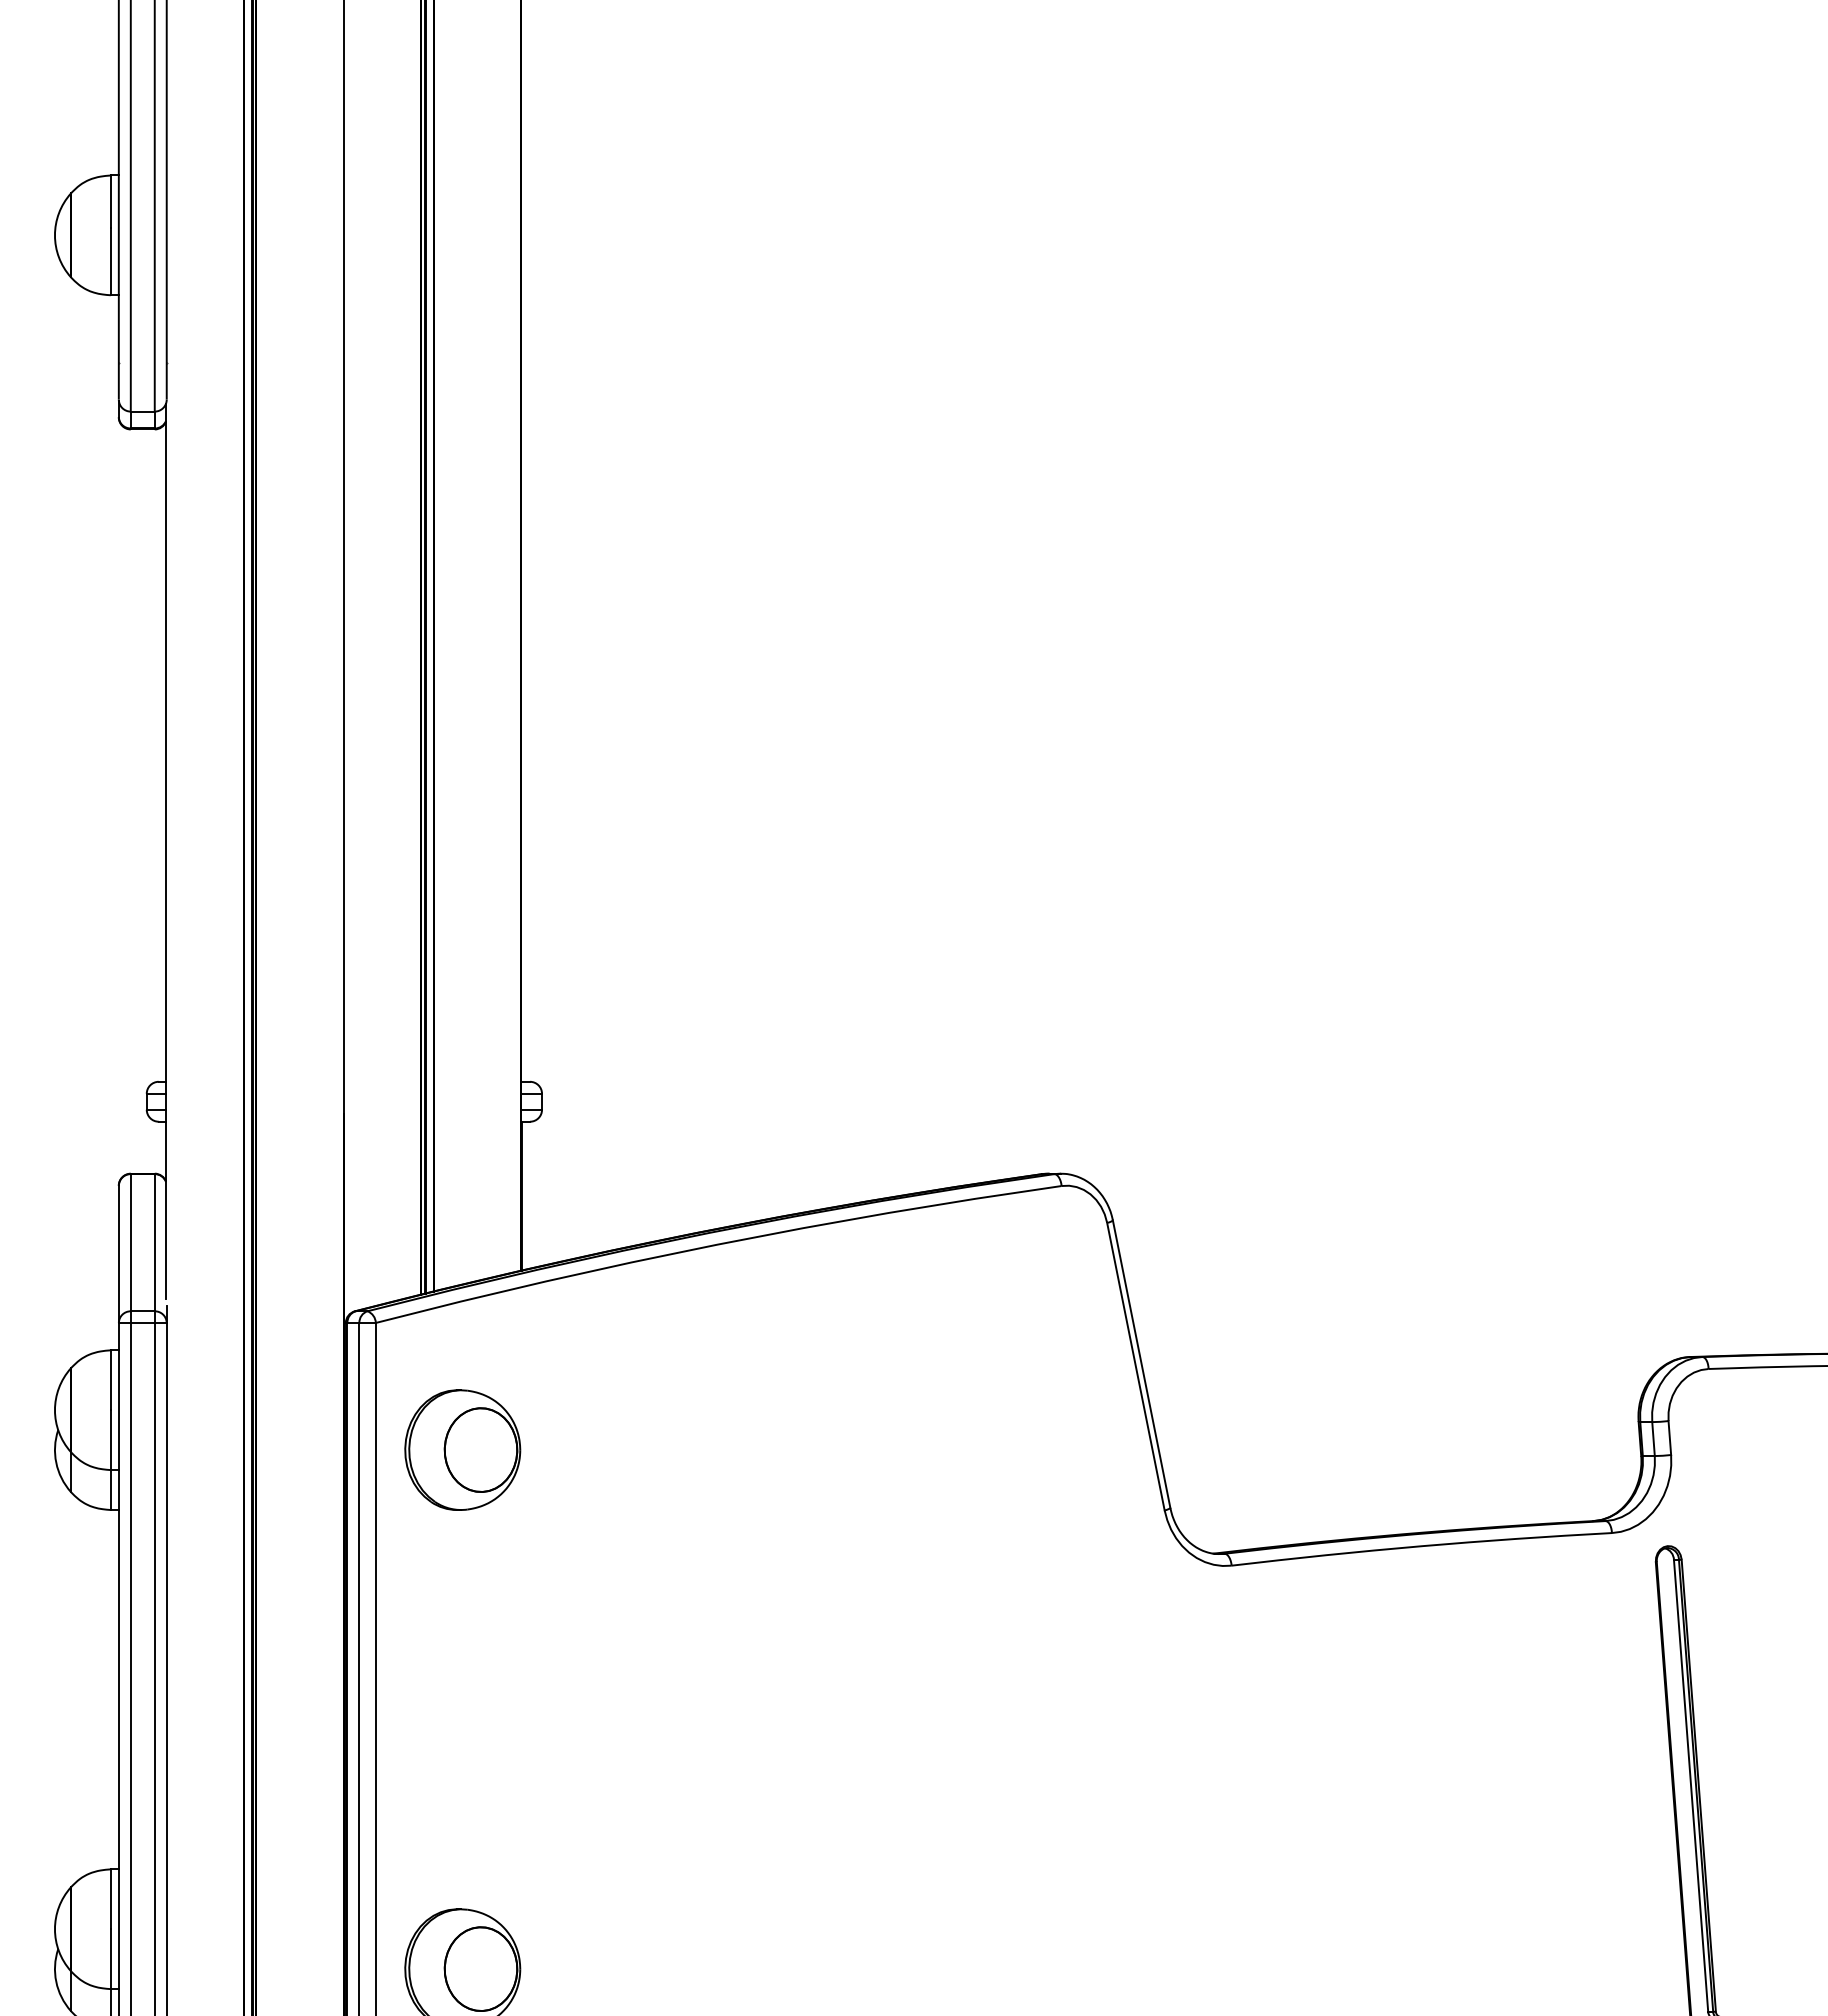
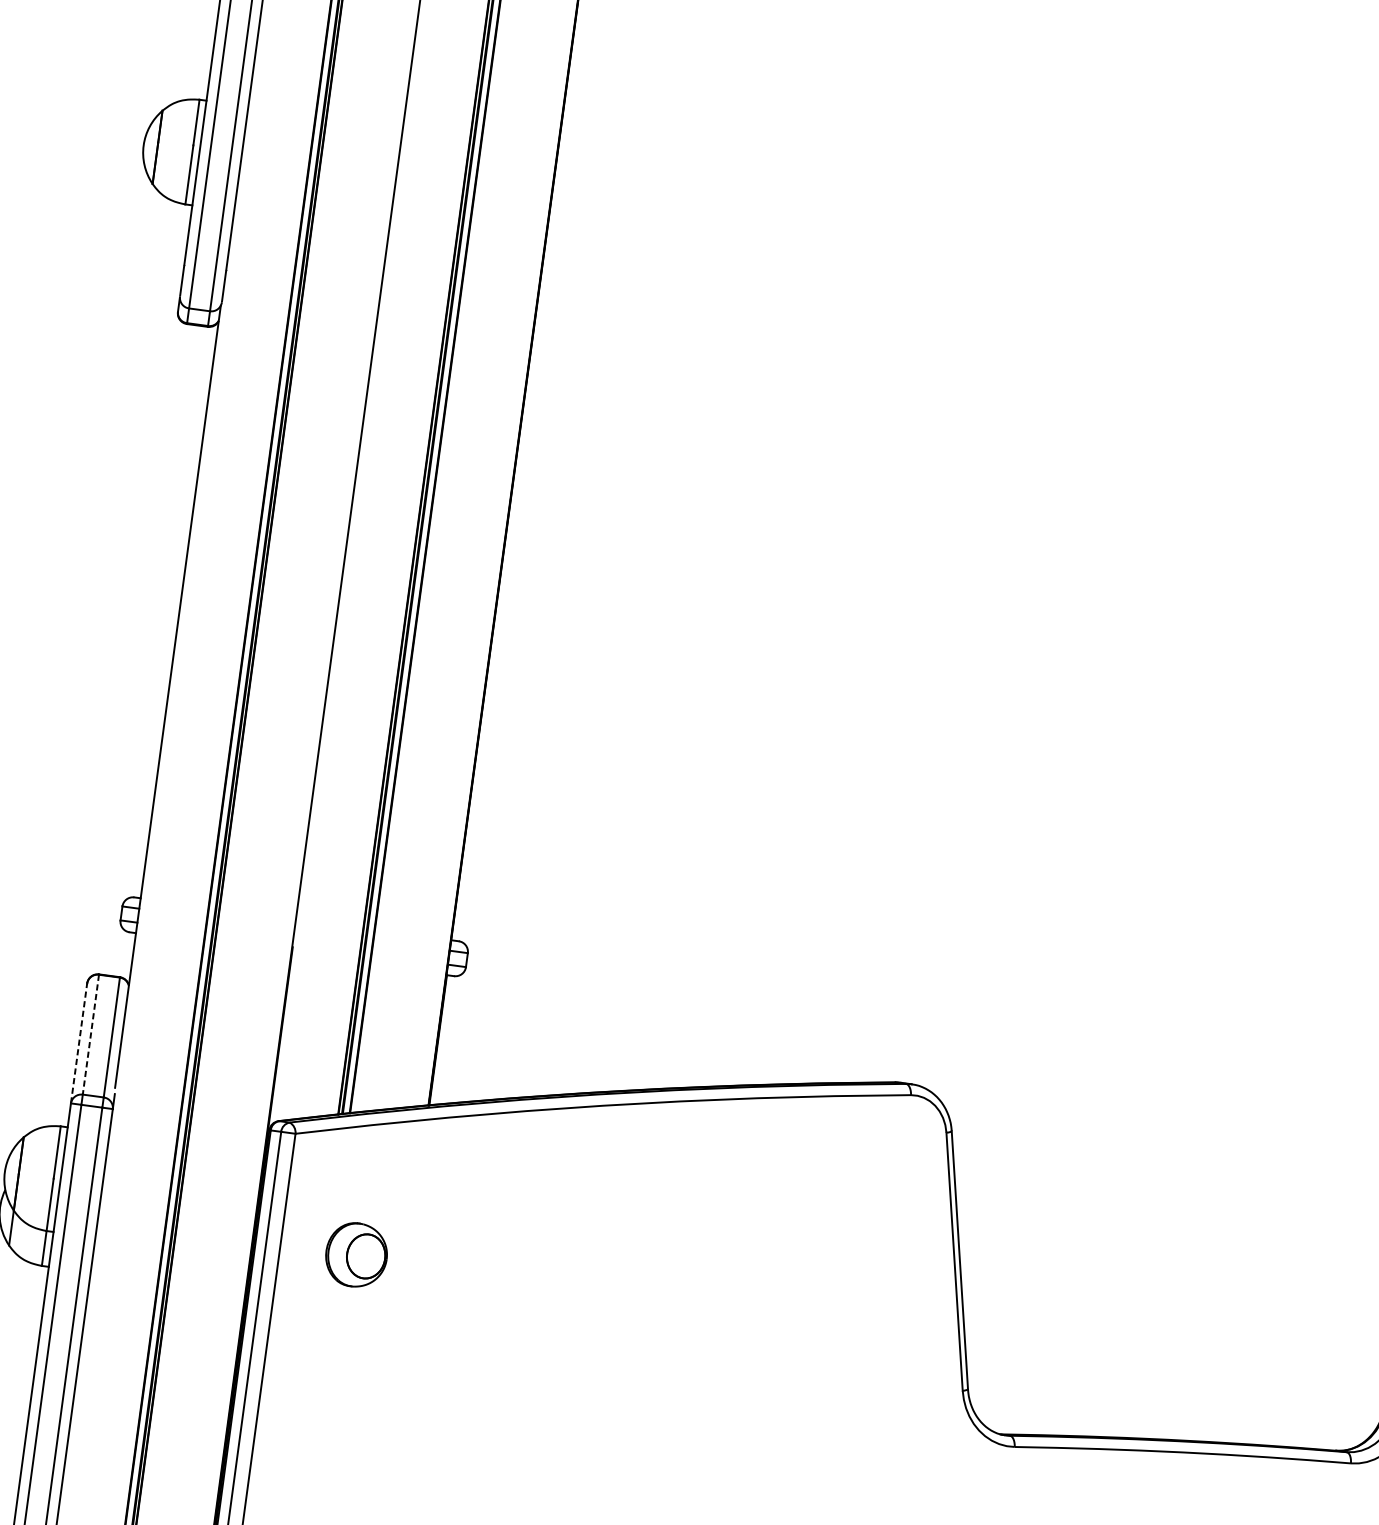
line: (130, 1242) -> (90, 1034), solid -> dashed
line: (118, 1253) -> (78, 1042), solid -> dashed
part: (462, 1449) -> (356, 1254), size x0.6

